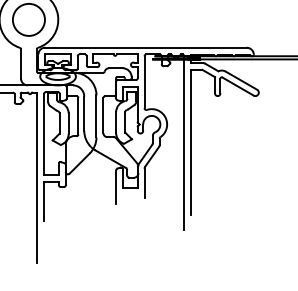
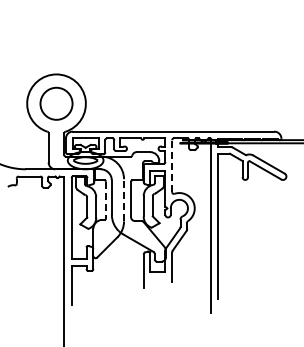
line: (144, 82) -> (172, 166), solid -> dashed
line: (96, 115) -> (124, 199), solid -> dashed
line: (77, 116) -> (105, 200), solid -> dashed

